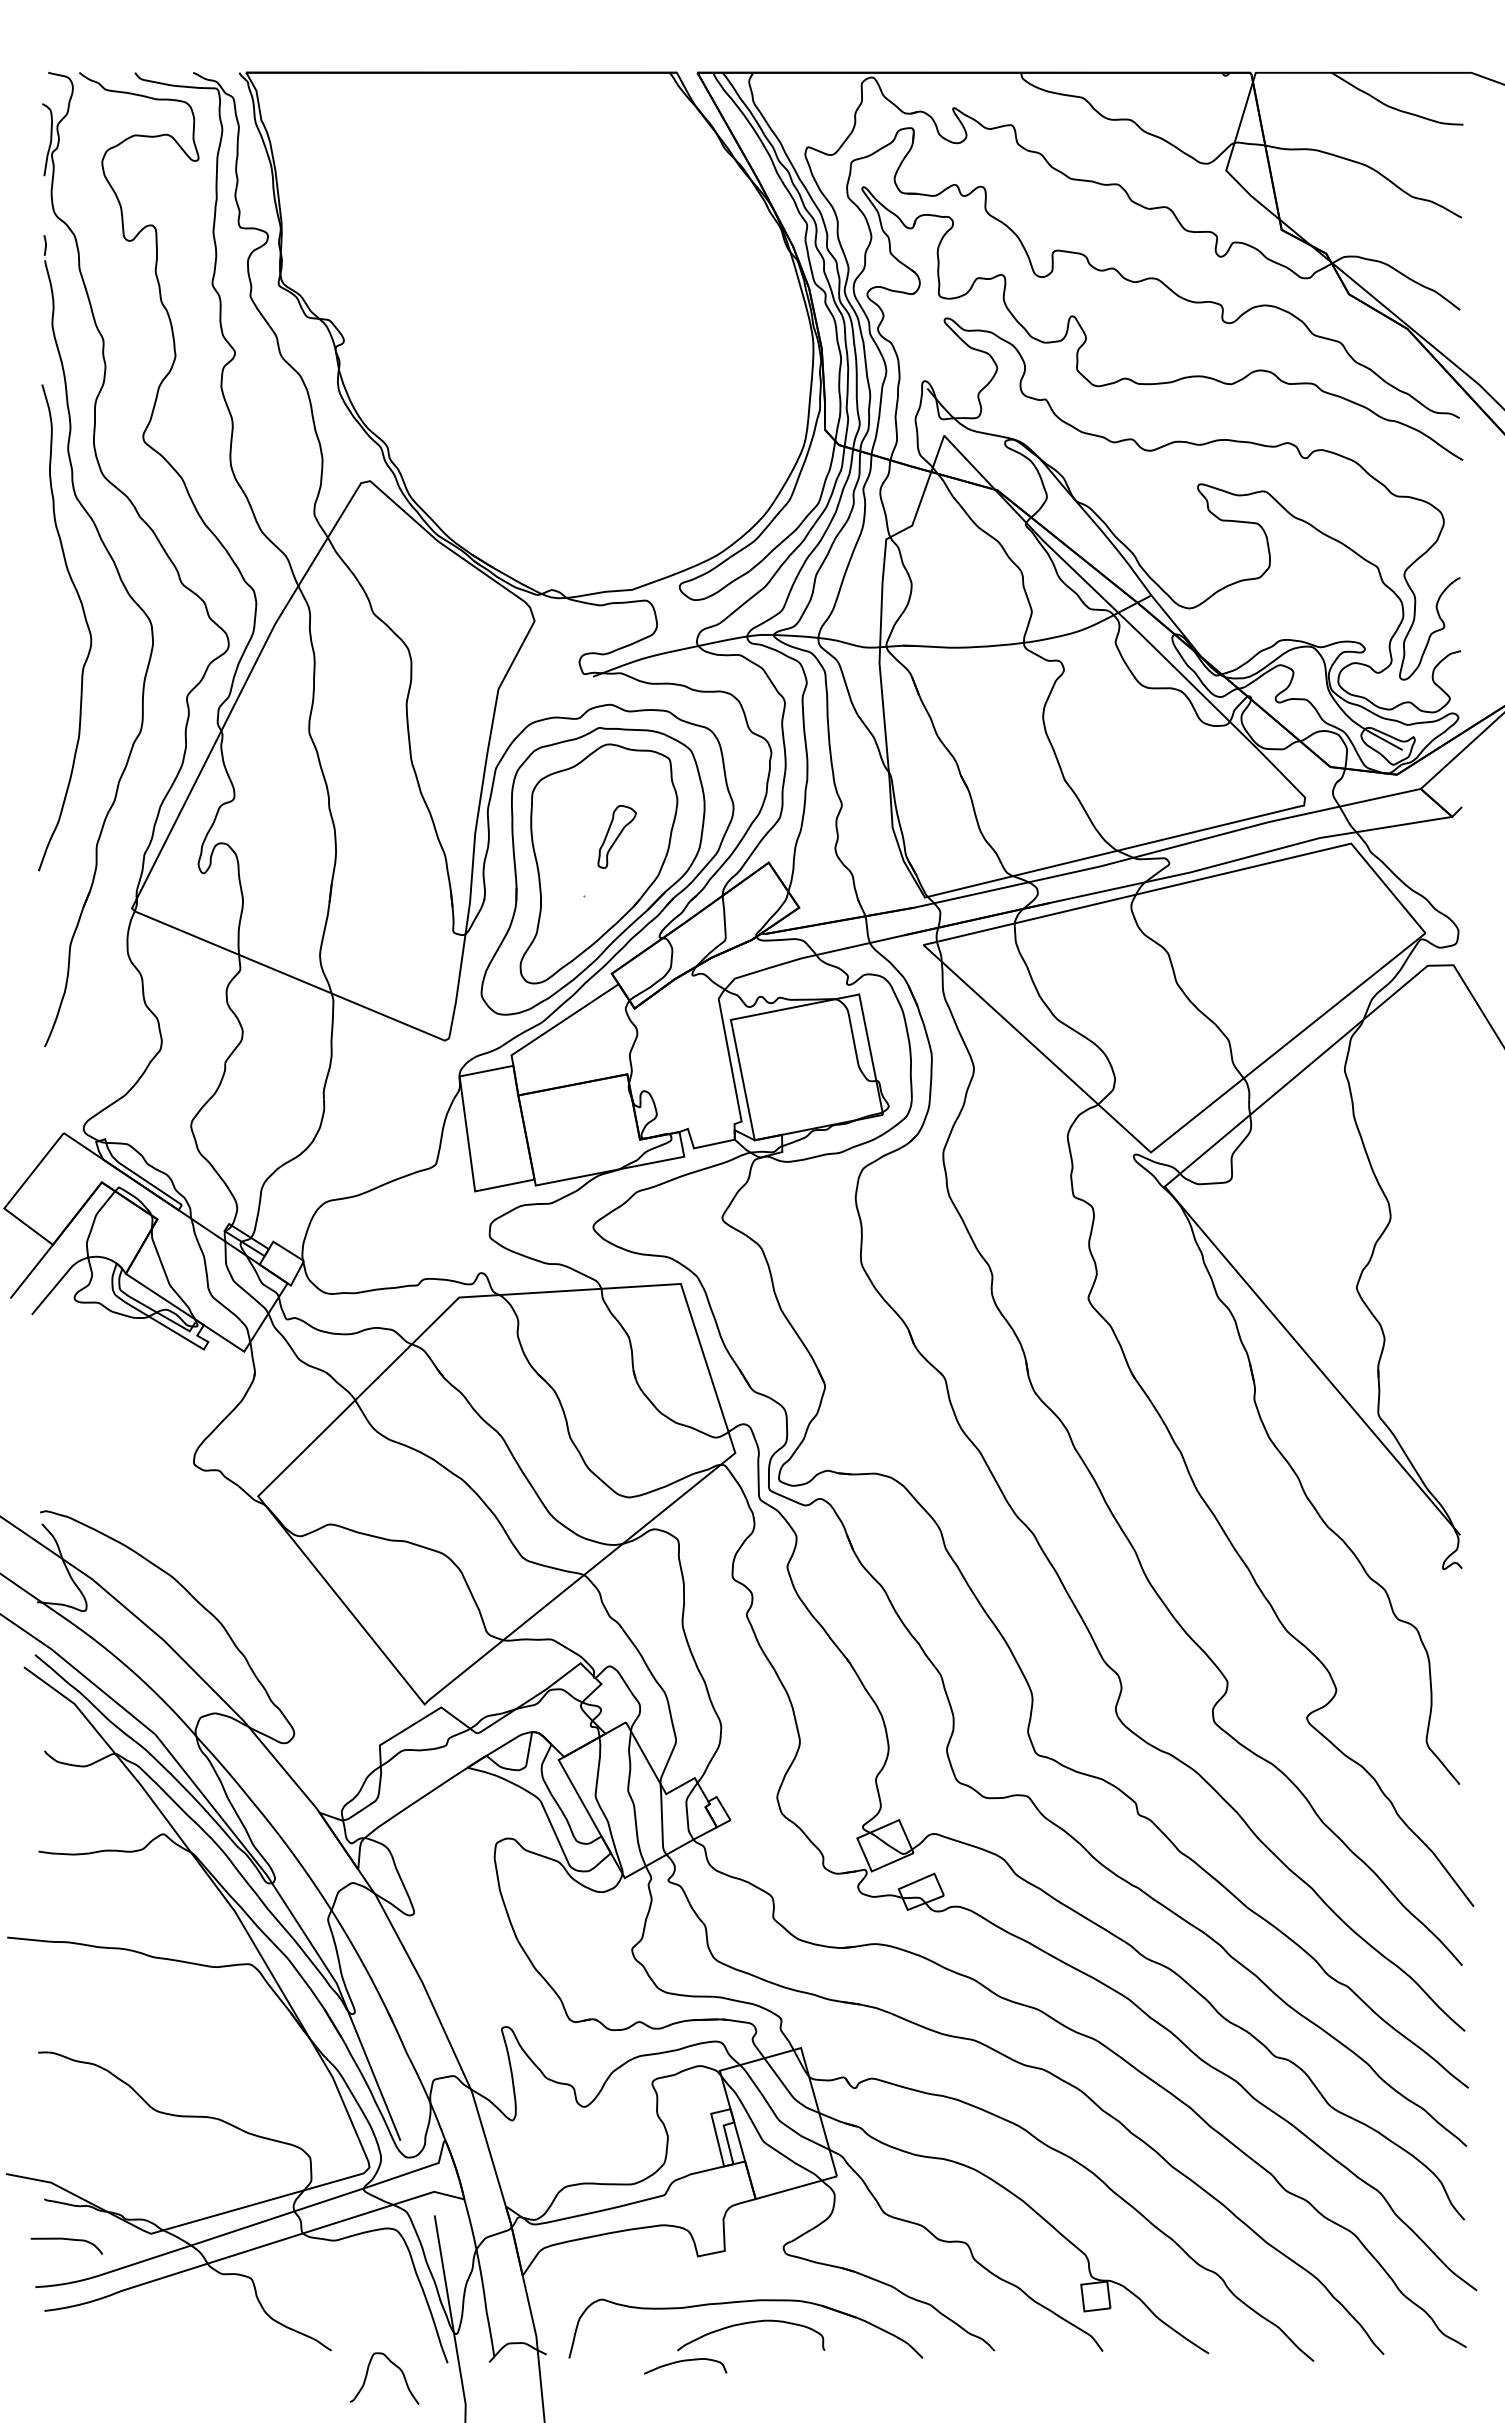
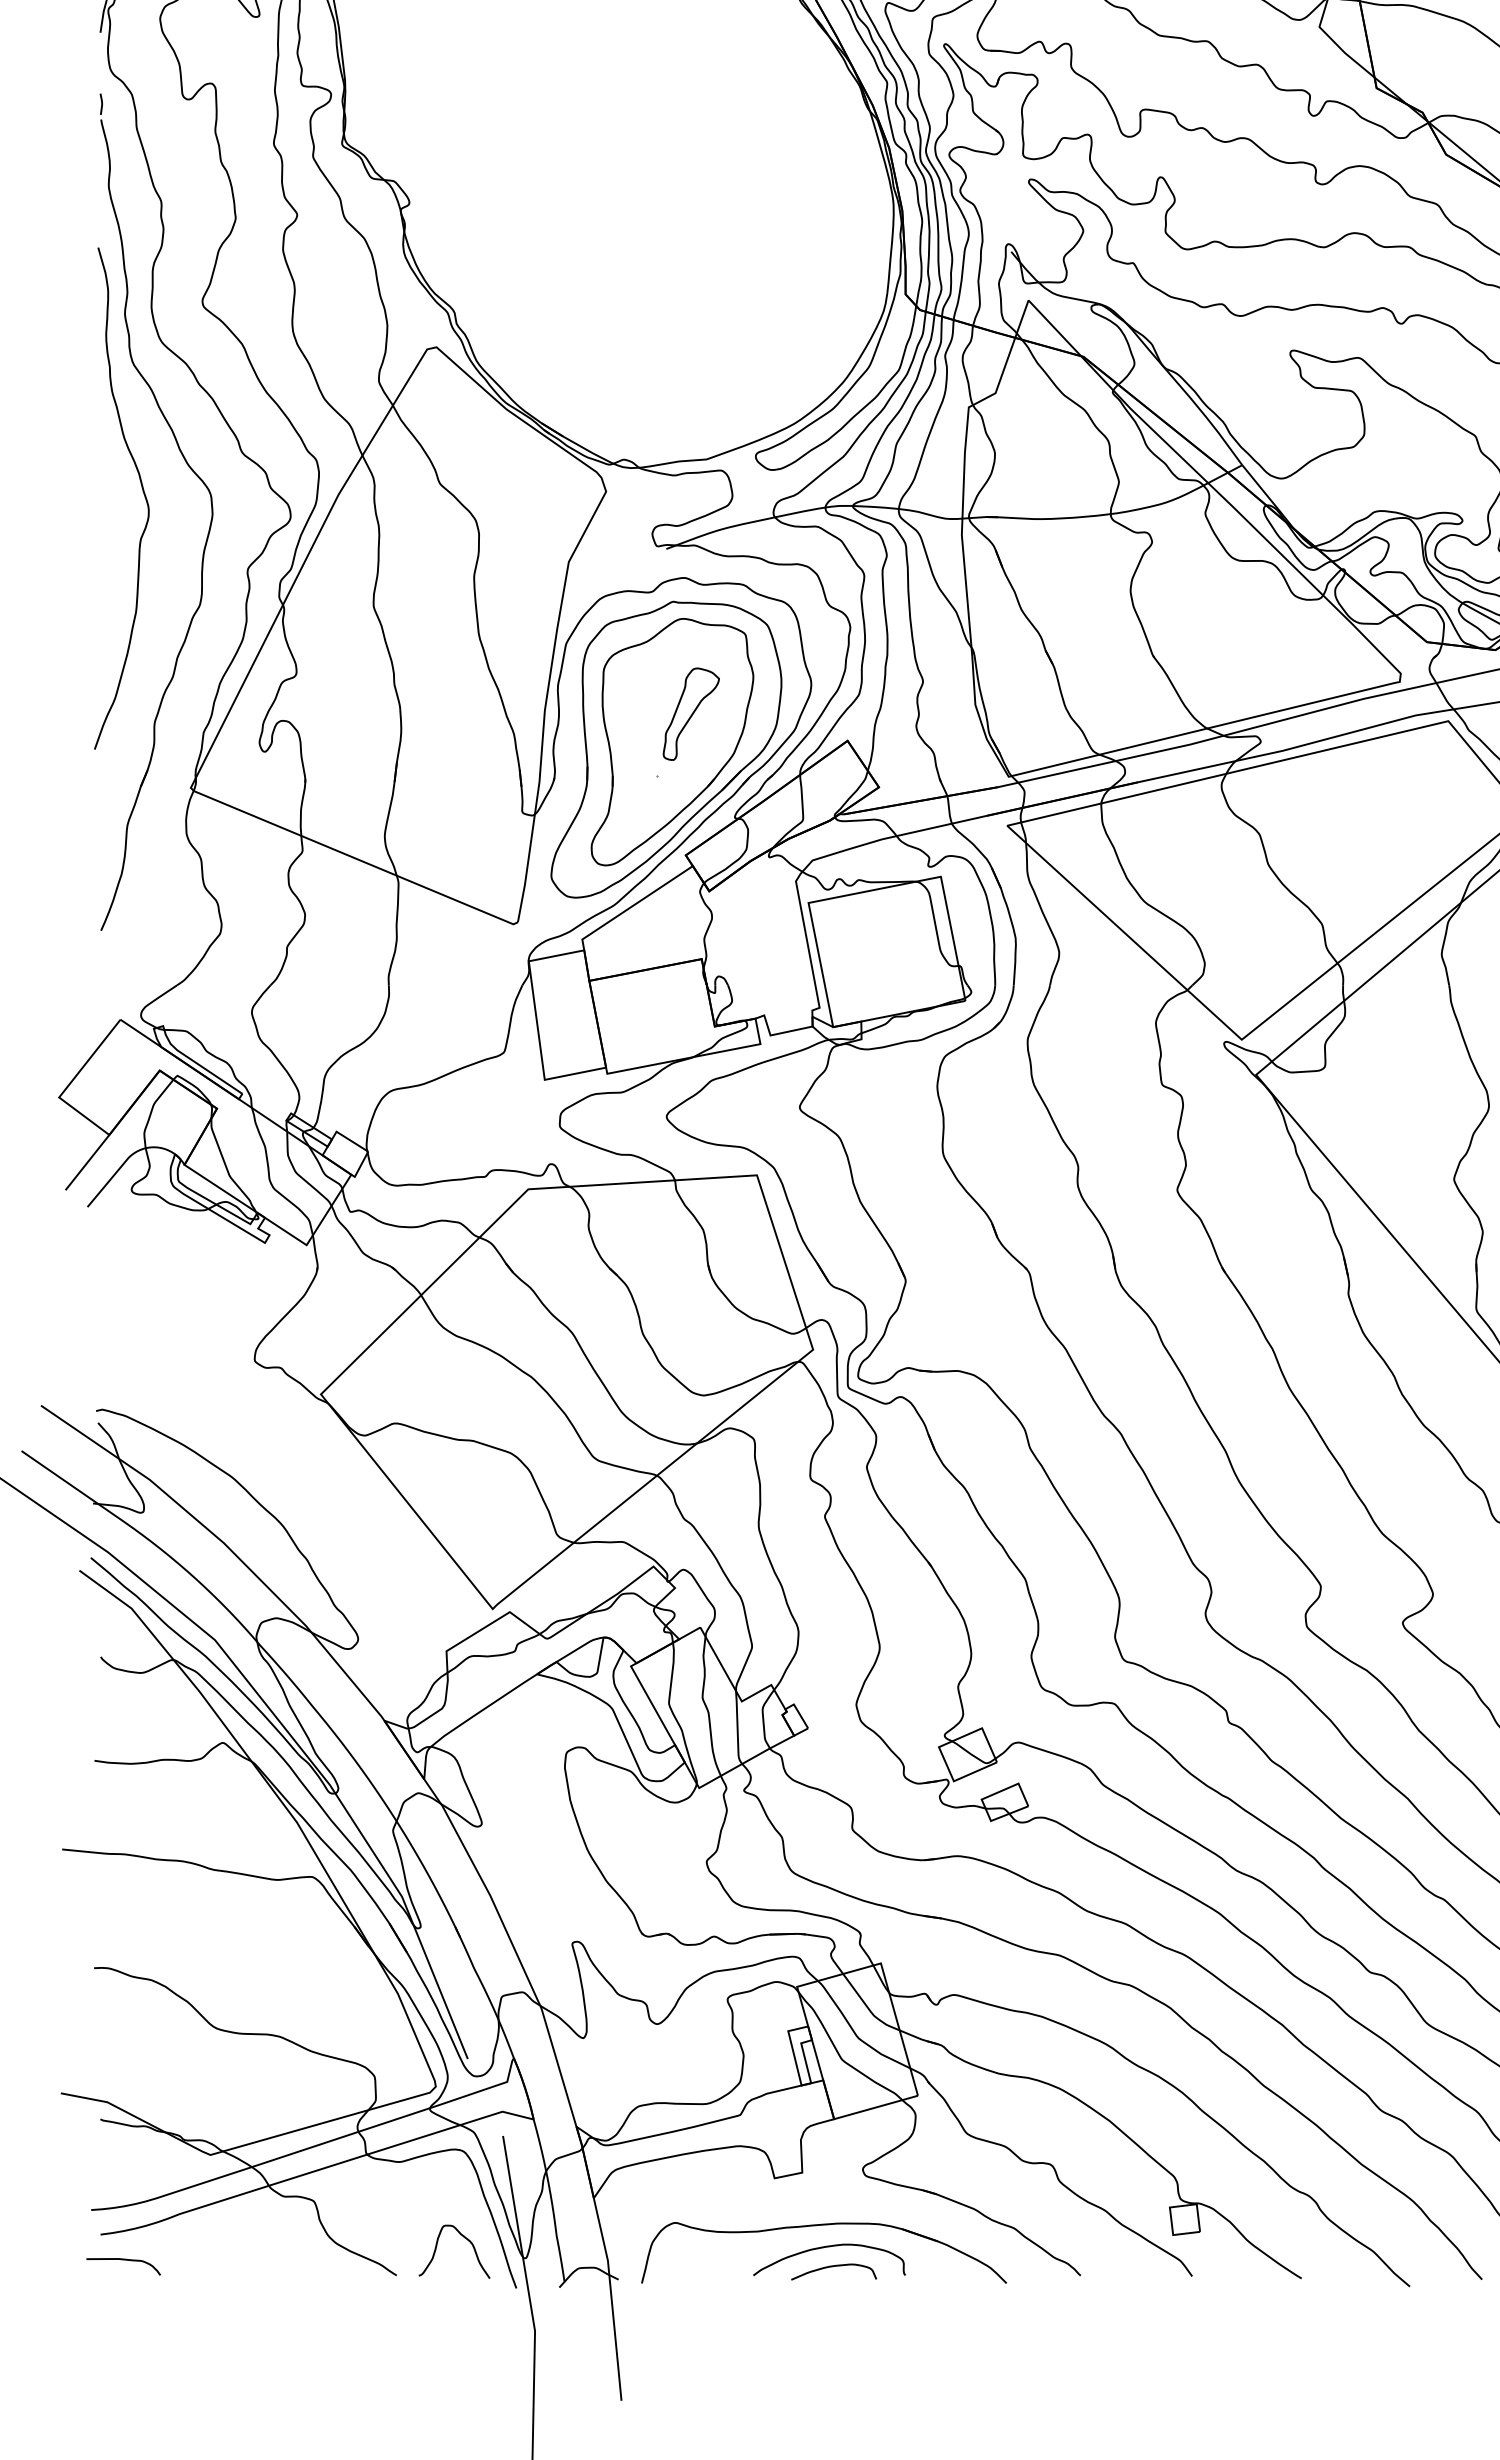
part: (616, 836) -> (690, 713), size x1.43
curve: (67, 2240) -> (124, 2260), moved
curve: (685, 2361) -> (833, 2267), moved
curve: (392, 2364) -> (462, 2237), moved

